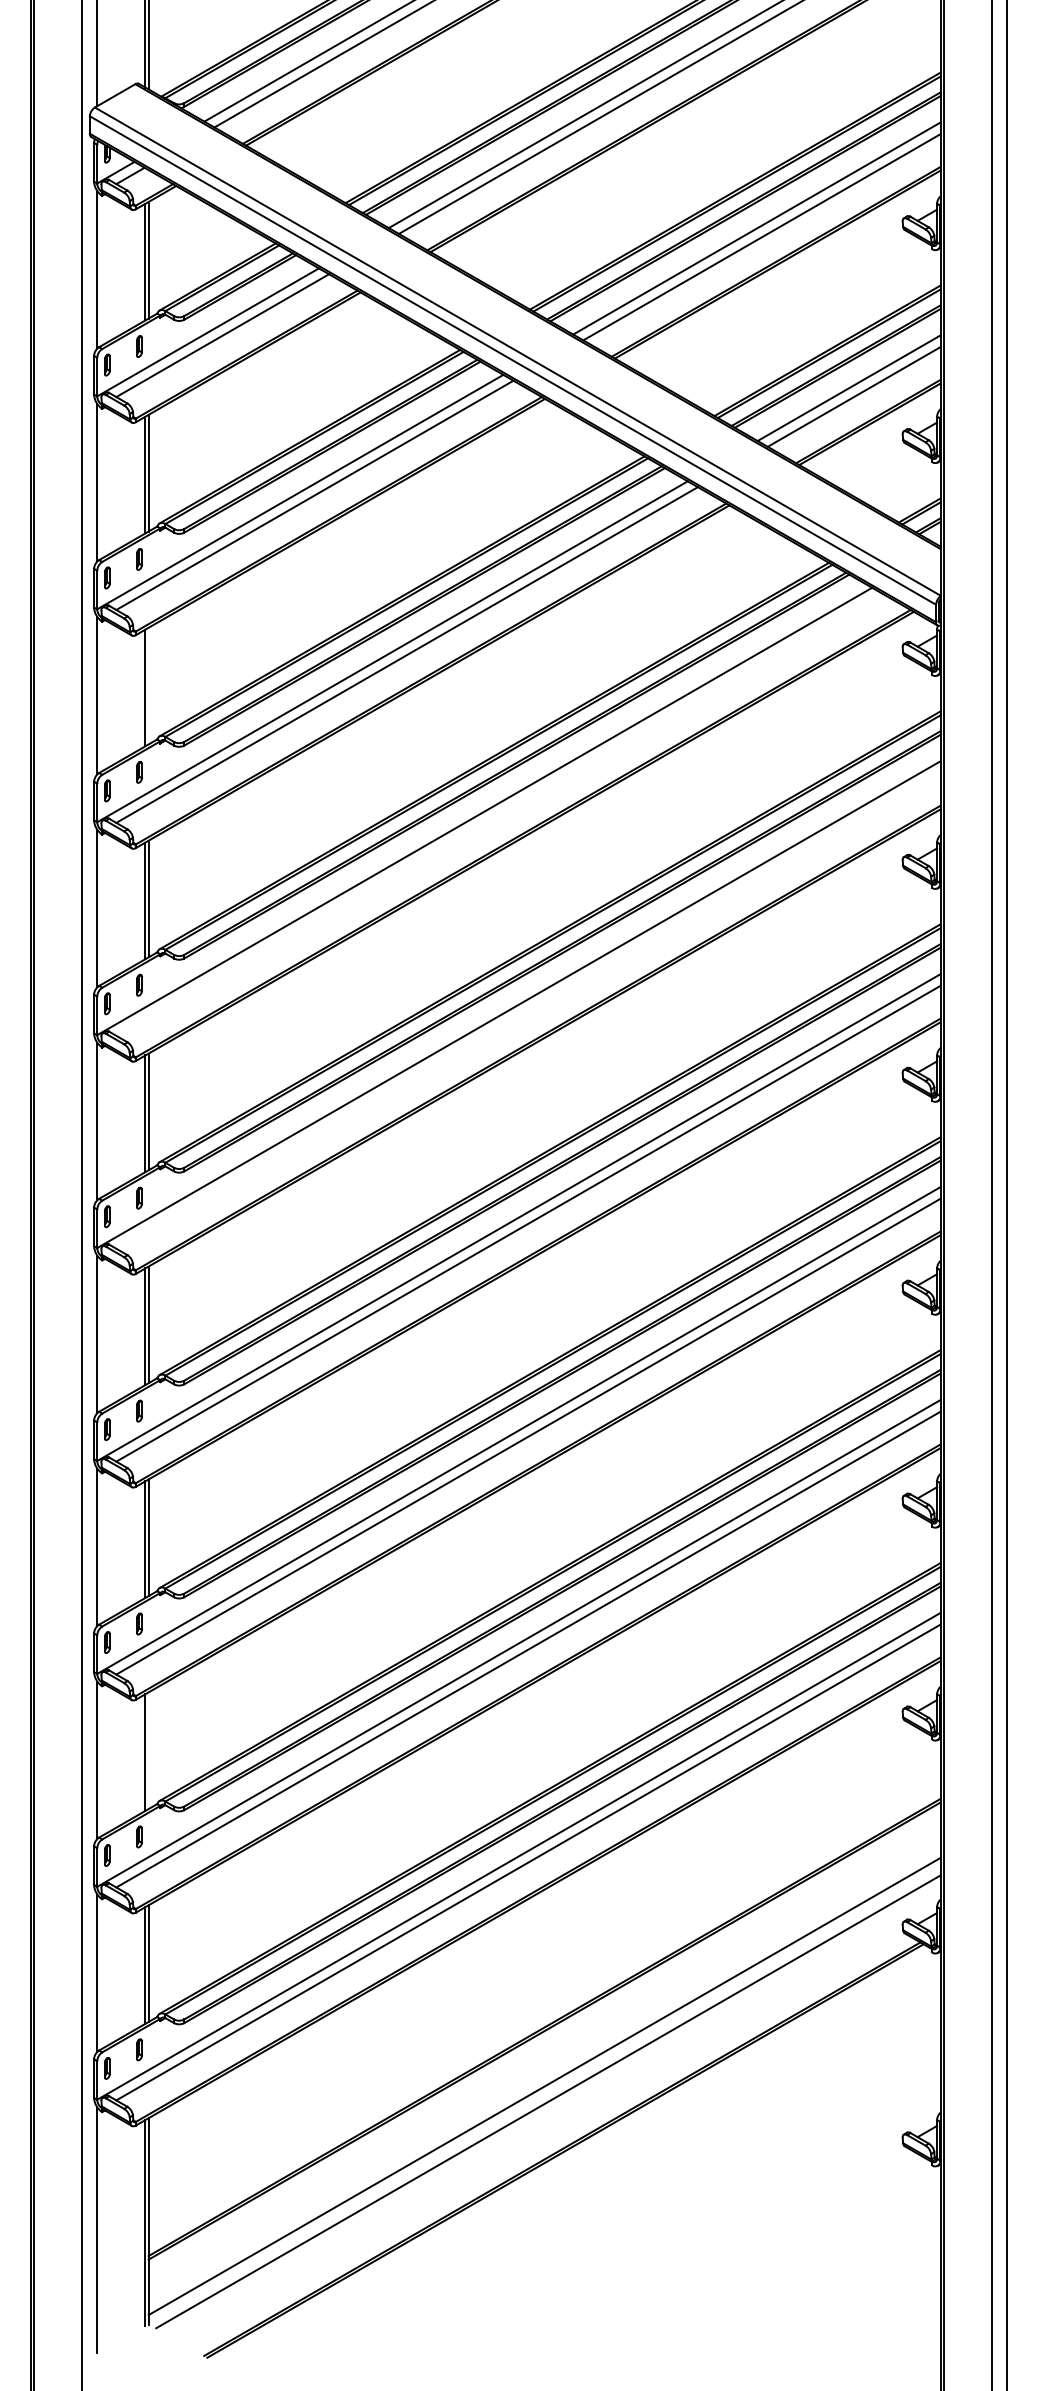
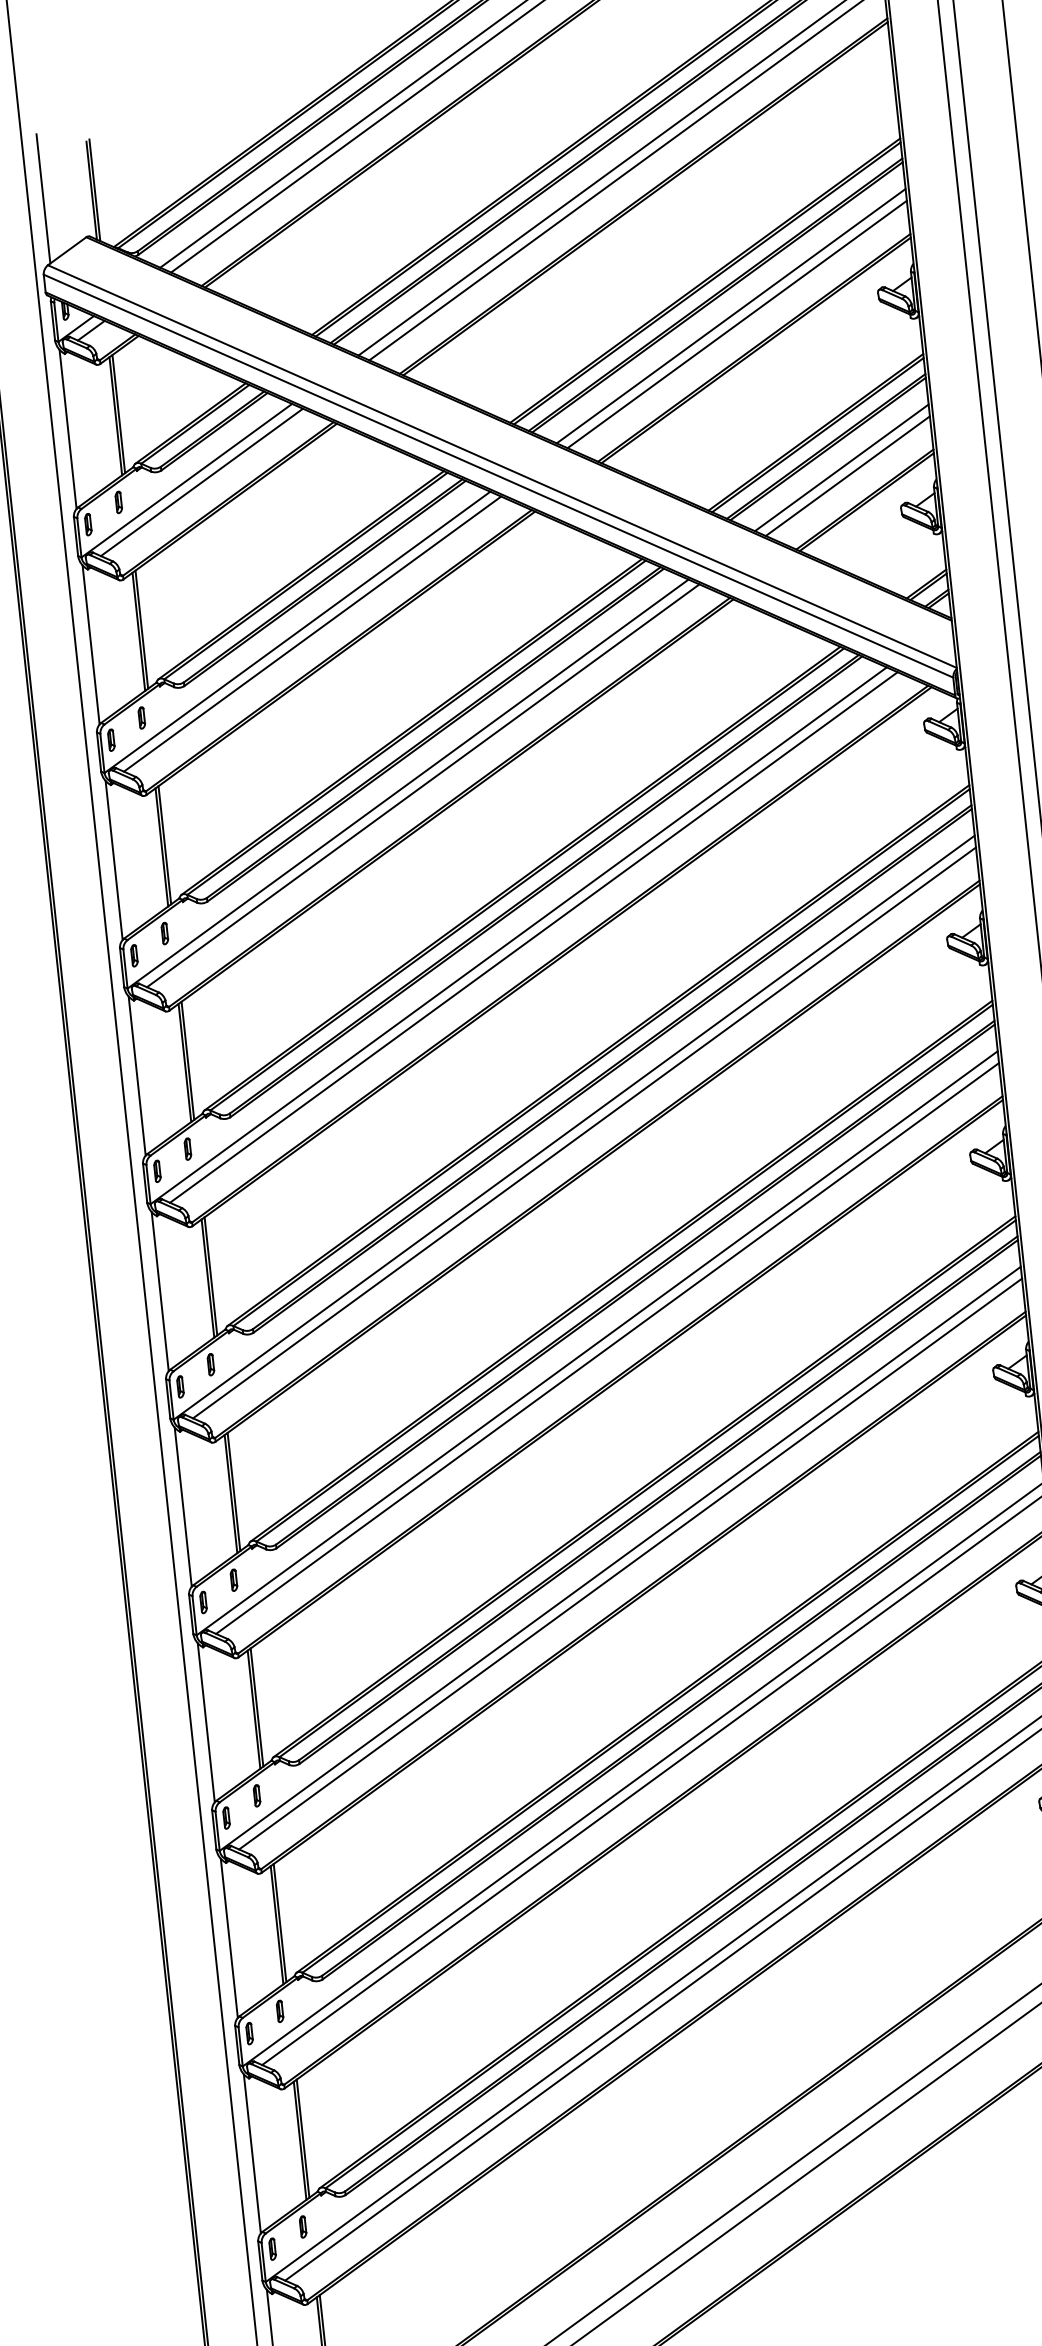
line: (148, 685) -> (164, 844), added
line: (499, 814) -> (534, 937), added
line: (528, 1010) -> (584, 1132), added
line: (148, 1750) -> (279, 1922), added

